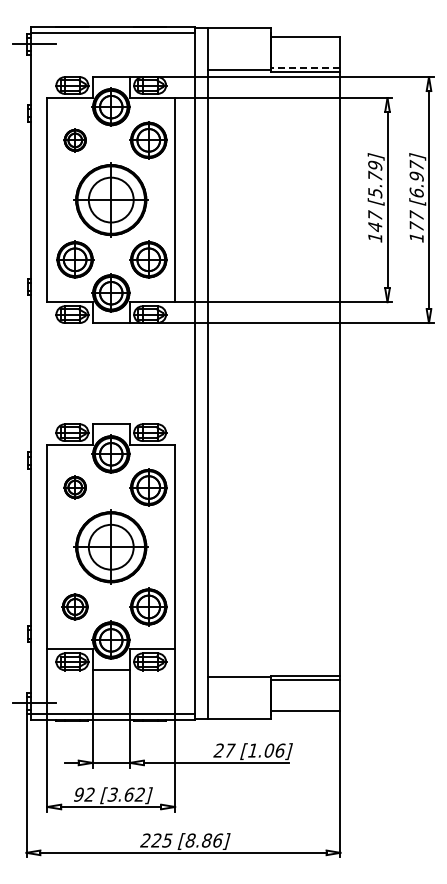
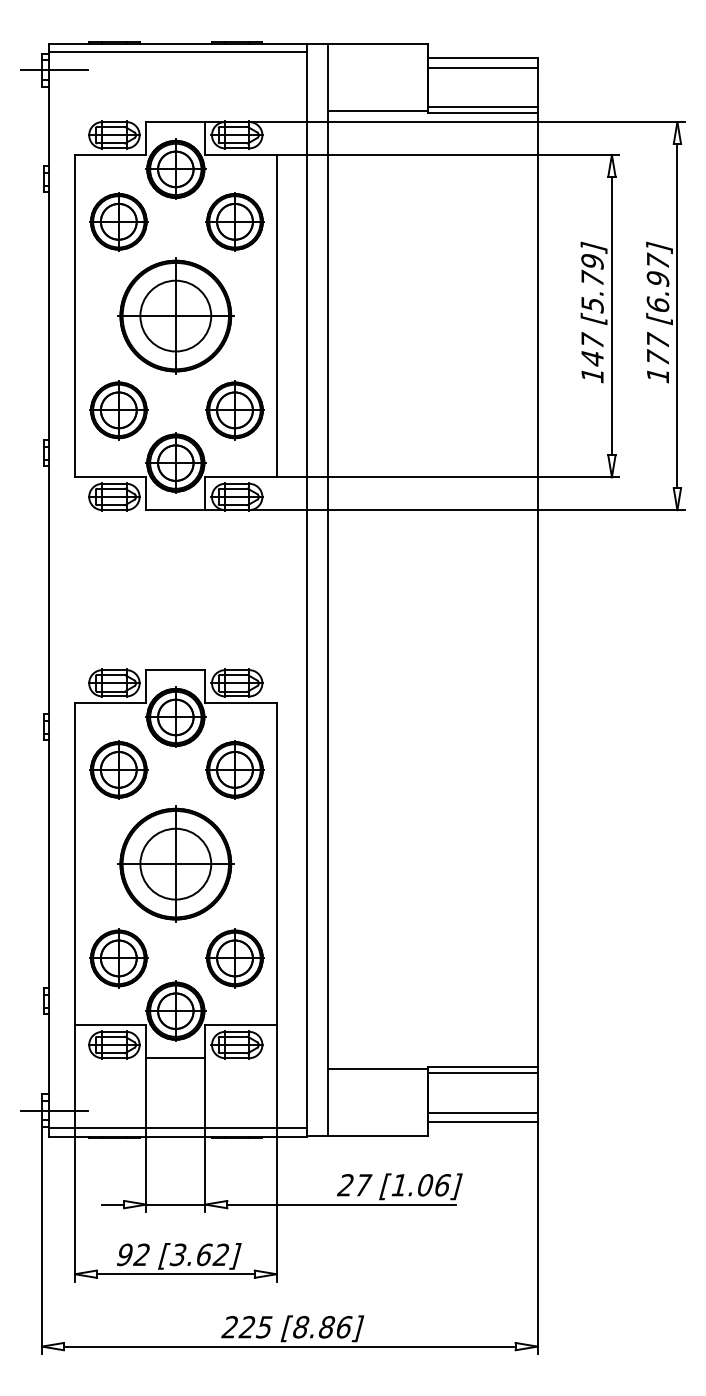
line: (305, 42) -> (482, 67), added
line: (305, 67) -> (482, 106), dashed -> solid
part: (75, 140) -> (119, 222), size x1.67
part: (75, 487) -> (119, 769), size x1.67
part: (75, 606) -> (119, 957), size x1.43
line: (305, 704) -> (482, 1112), added

